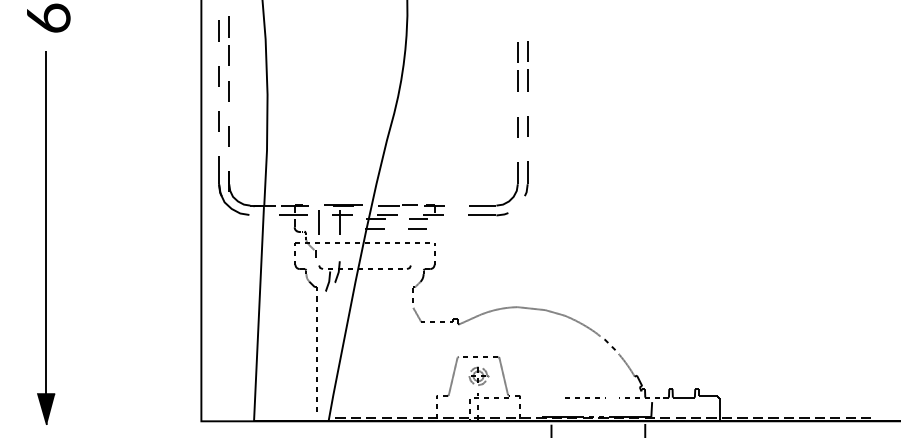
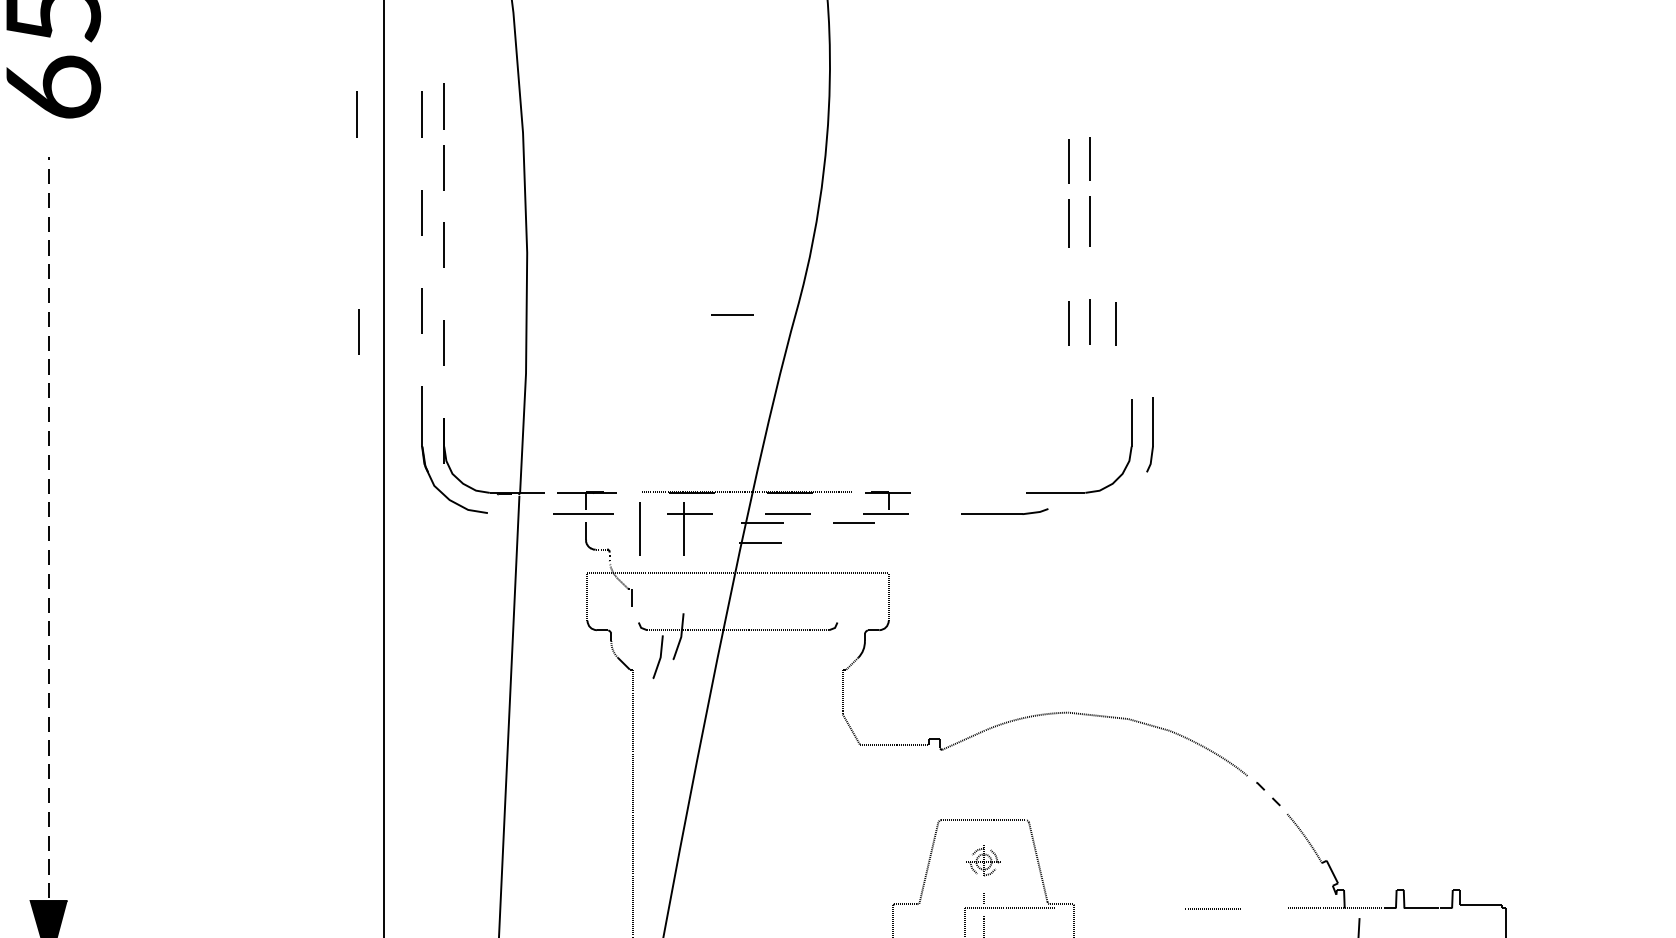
line: (188, 30) -> (356, 113), added
line: (539, 127) -> (1115, 323), added
line: (189, 131) -> (358, 332), added
part: (516, 184) -> (1128, 447), moved
line: (46, 227) -> (48, 540), solid -> dashed
line: (417, 228) -> (732, 315), moved
part: (478, 375) -> (983, 860), size x0.7
part: (585, 397) -> (1215, 908), size x0.6

